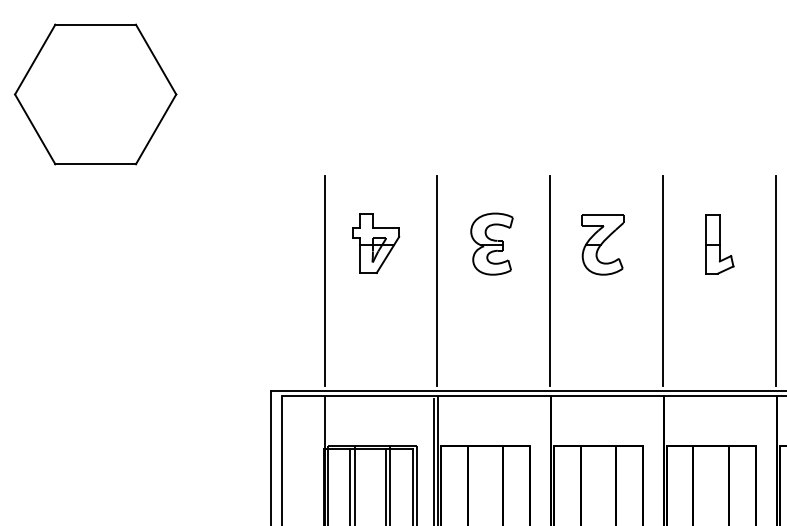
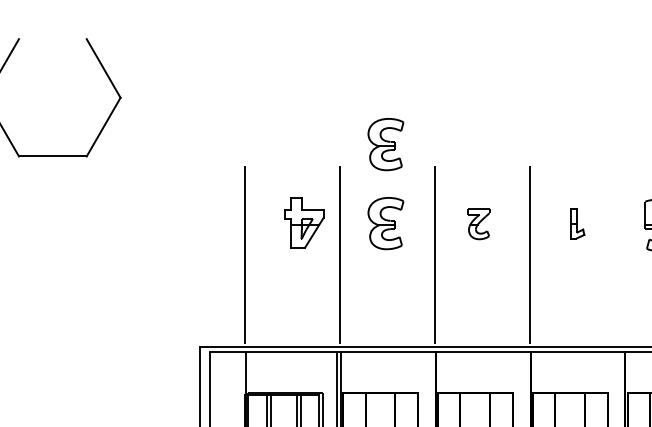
line: (95, 24) -> (52, 38), removed
part: (491, 149) -> (385, 144), added
part: (376, 243) -> (304, 223), moved
part: (602, 244) -> (478, 223), size x0.6
part: (719, 244) -> (577, 223), size x0.6
line: (776, 280) -> (625, 254), removed

